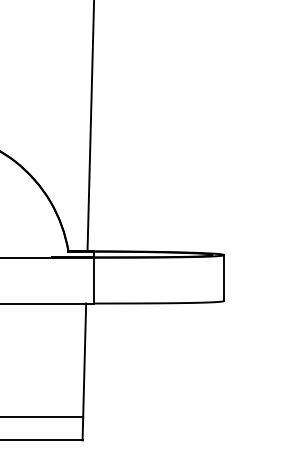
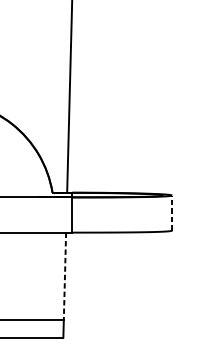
line: (224, 278) -> (172, 213), solid -> dashed
line: (84, 360) -> (64, 276), solid -> dashed

